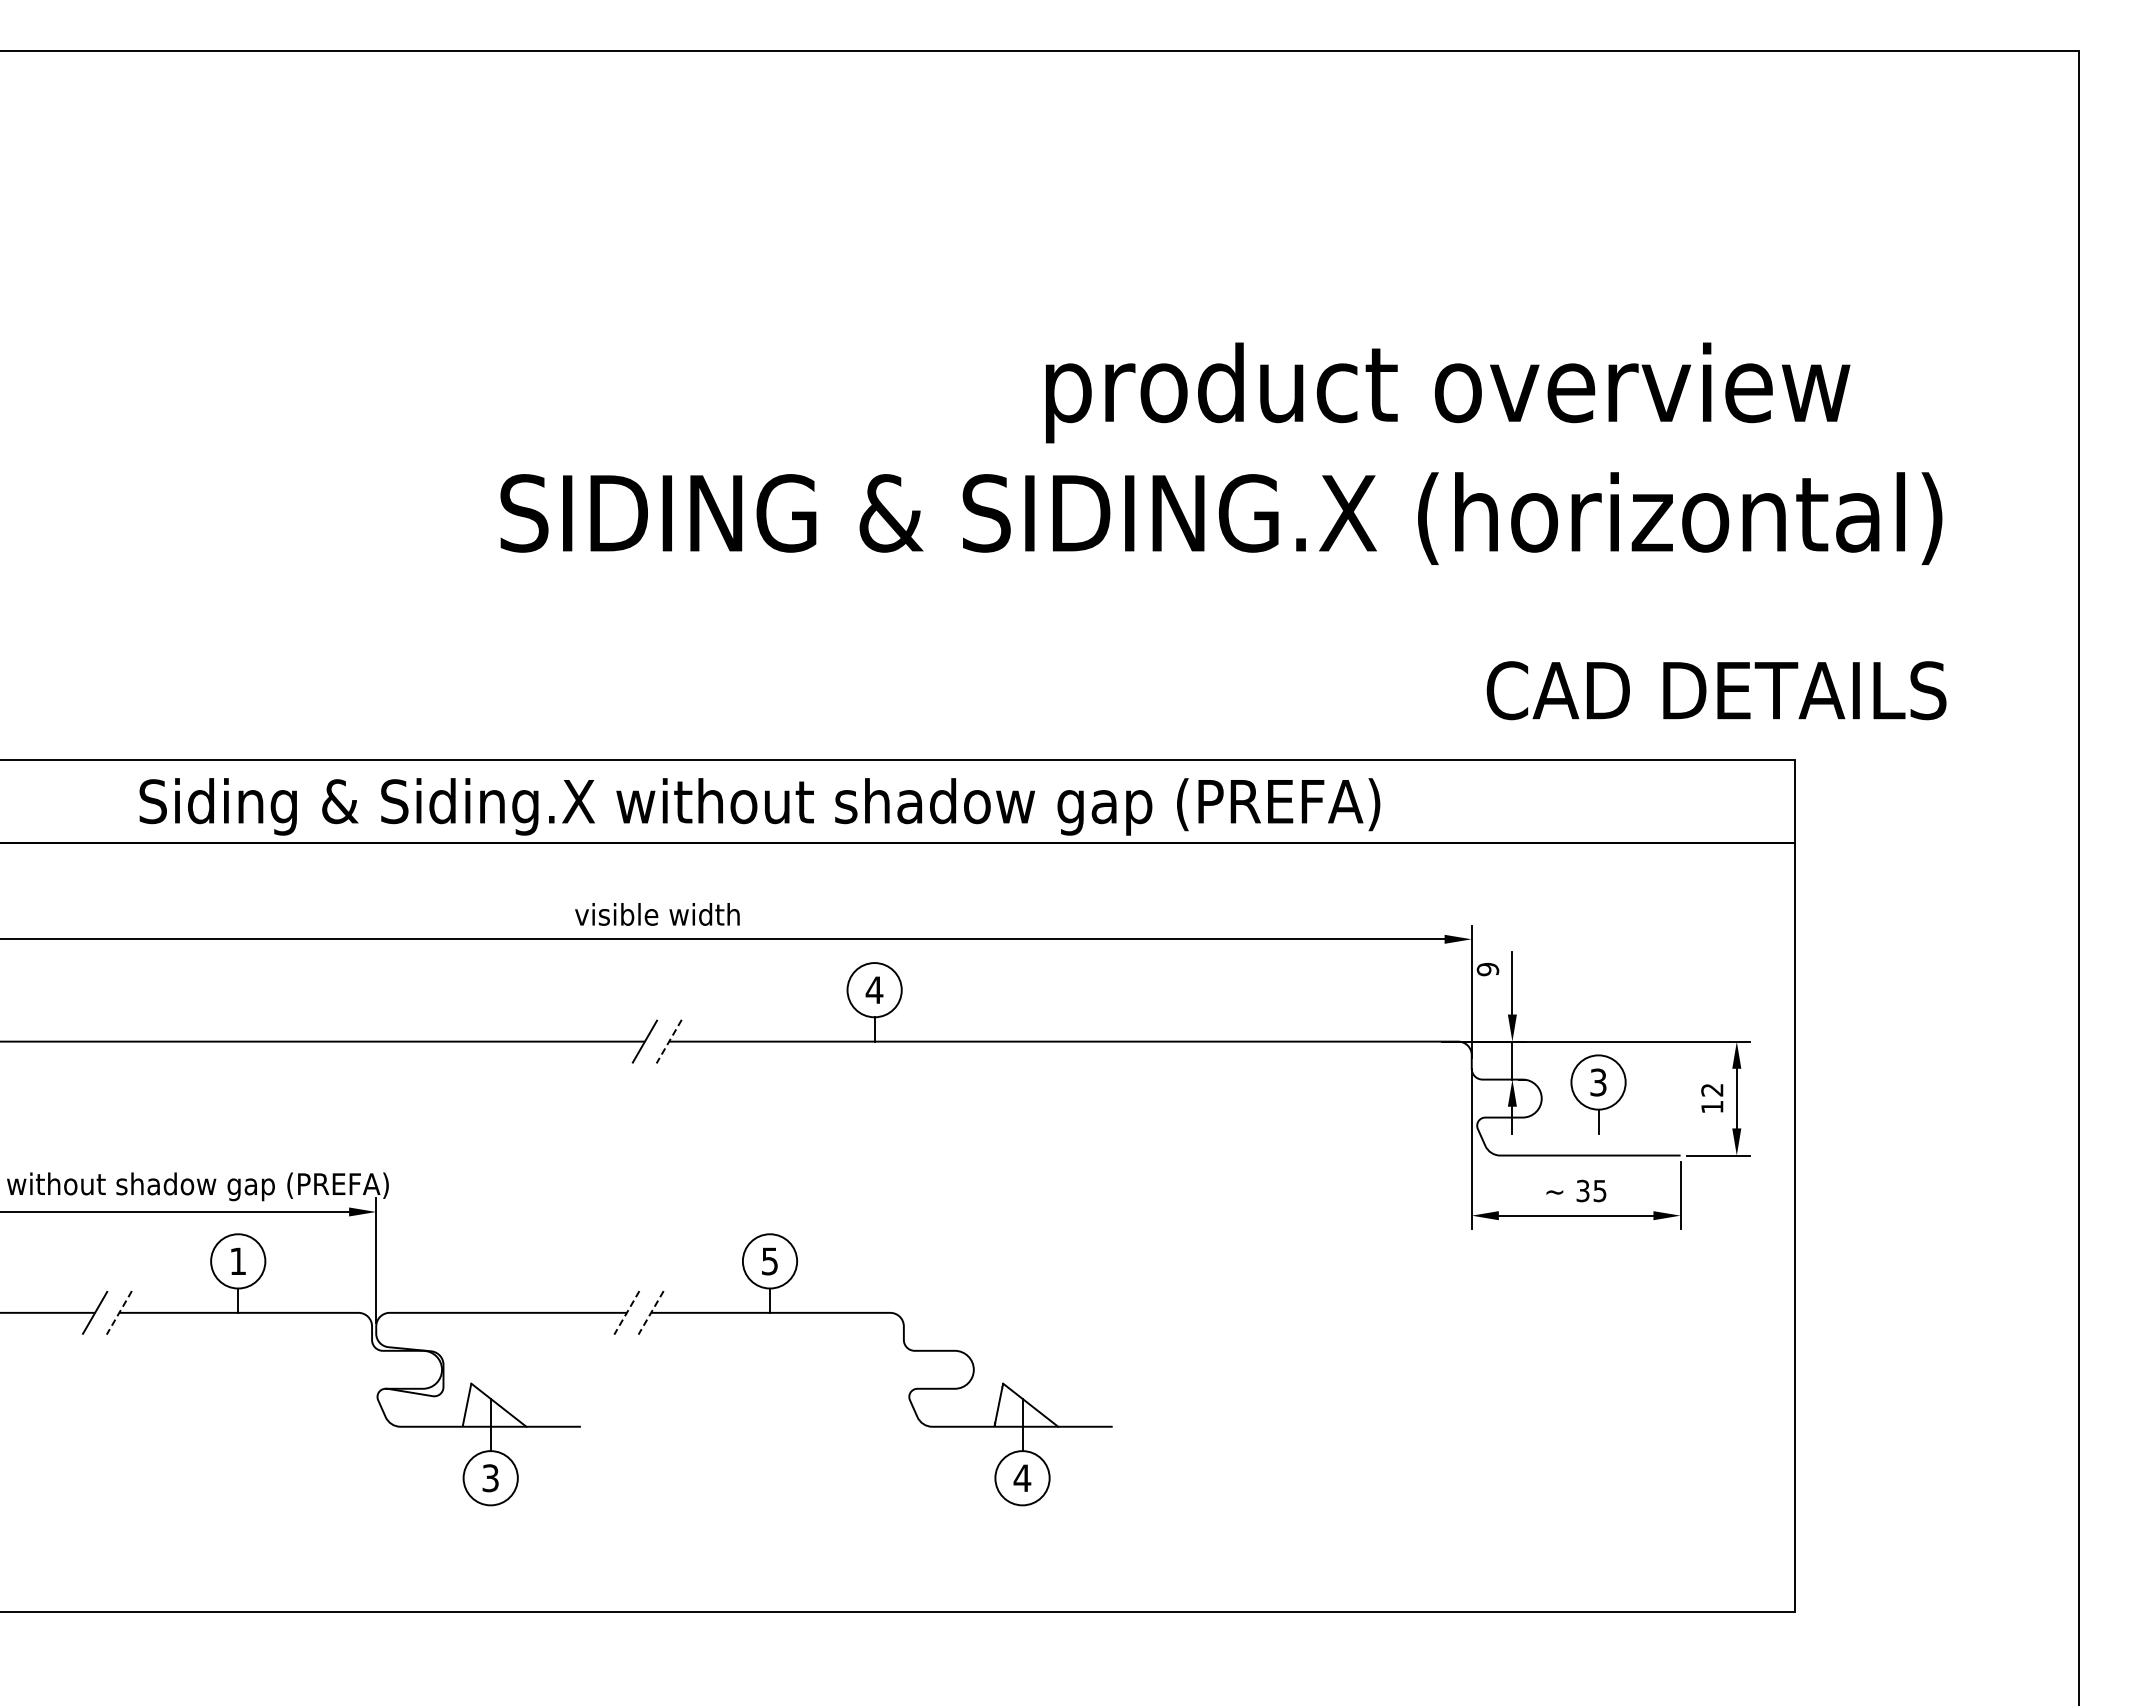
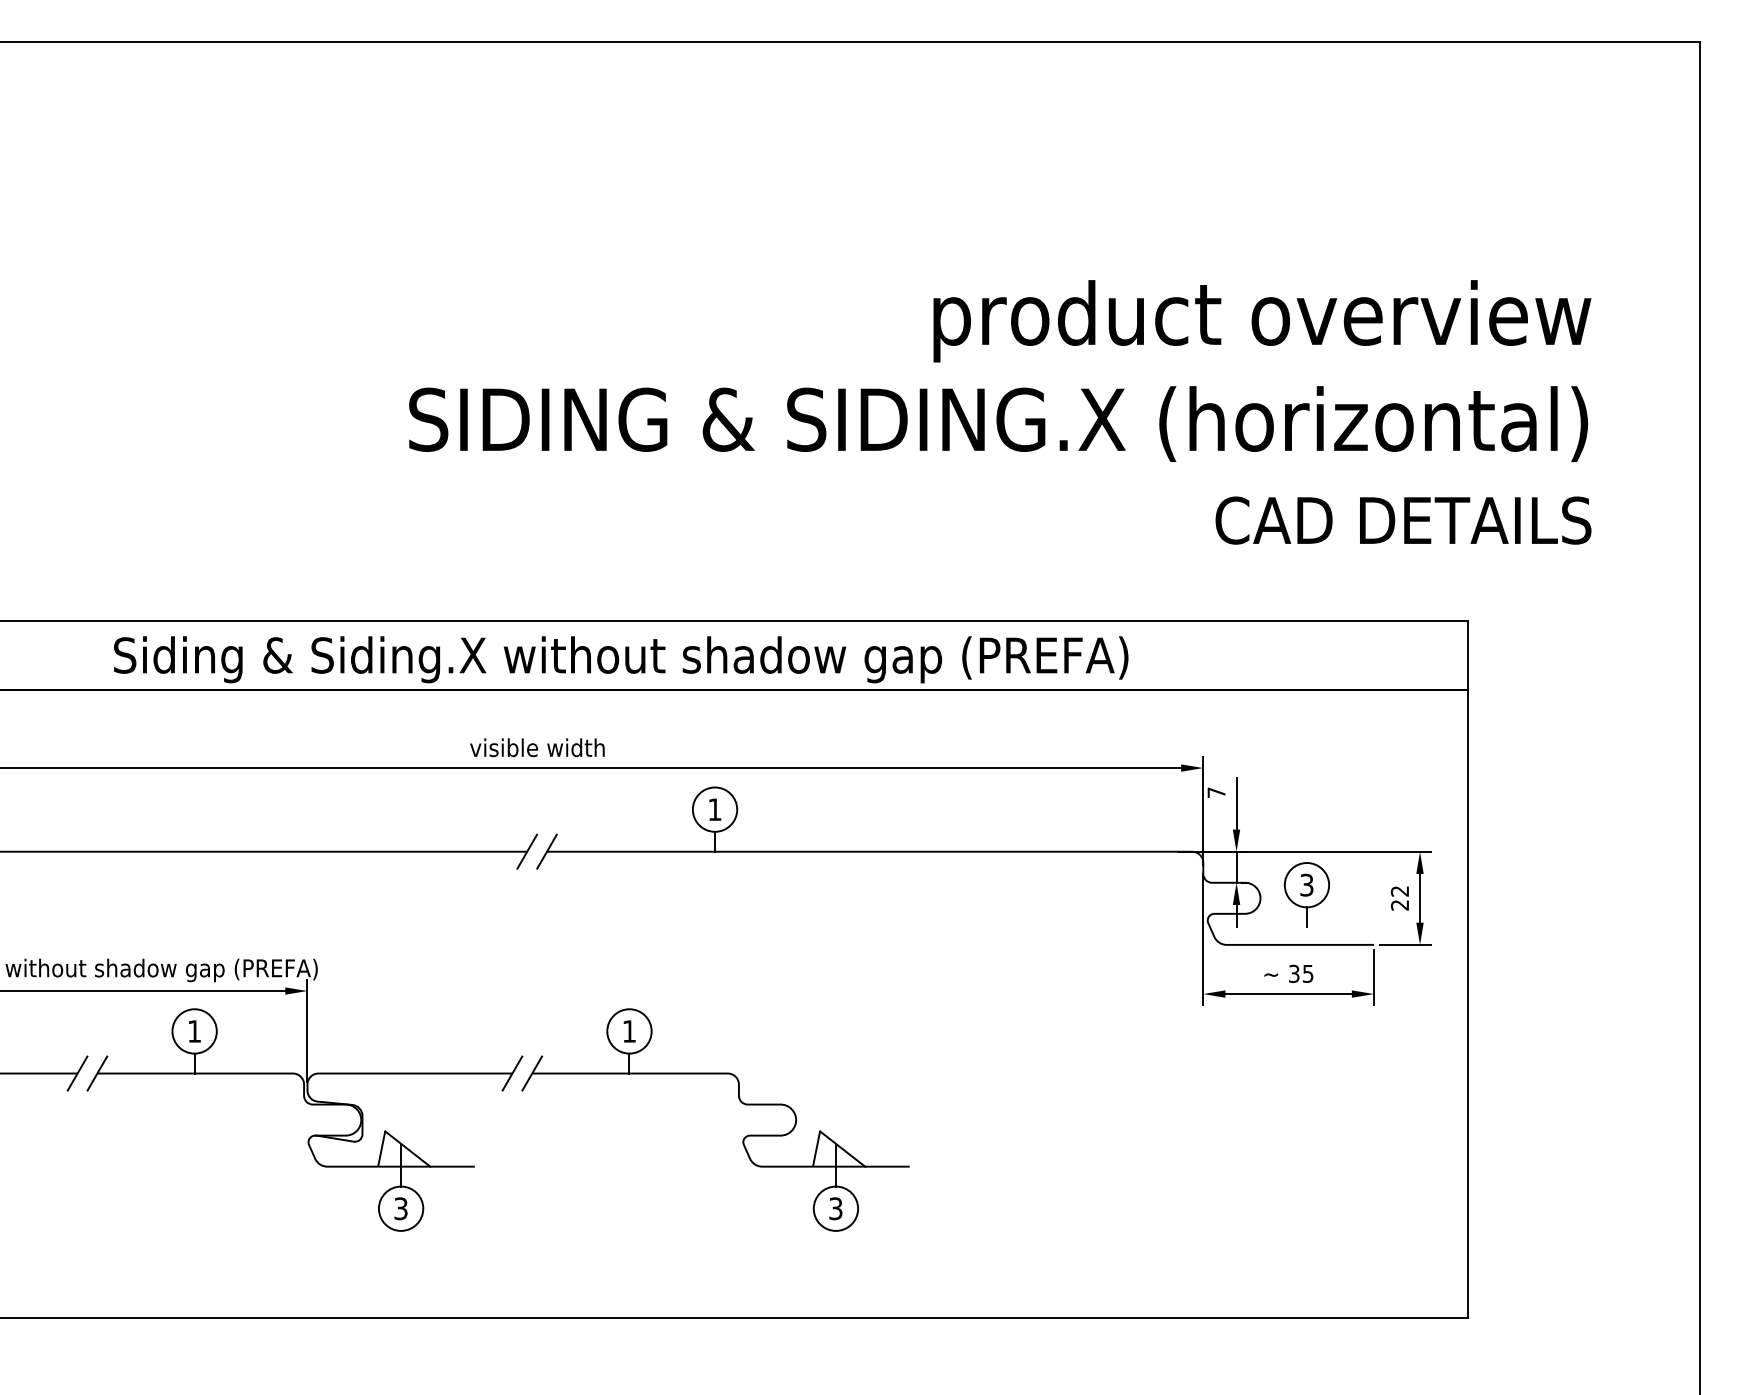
text: (1448, 392) -> (1262, 320), moved
text: (1716, 690) -> (1403, 520), moved
text: (1487, 969) -> (1216, 792), 9 -> 7
text: (874, 989) -> (714, 809), 4 -> 1
line: (668, 1042) -> (546, 852), dashed -> solid
text: (1712, 1107) -> (1400, 905), 12 -> 22
text: (769, 1261) -> (629, 1031), 5 -> 1
line: (119, 1313) -> (97, 1074), dashed -> solid
line: (626, 1313) -> (512, 1074), dashed -> solid
line: (650, 1313) -> (531, 1074), dashed -> solid
text: (1022, 1478) -> (835, 1208), 4 -> 3

